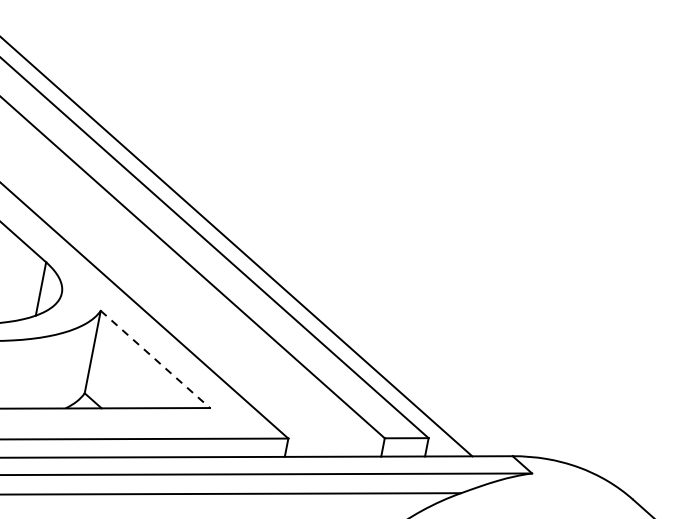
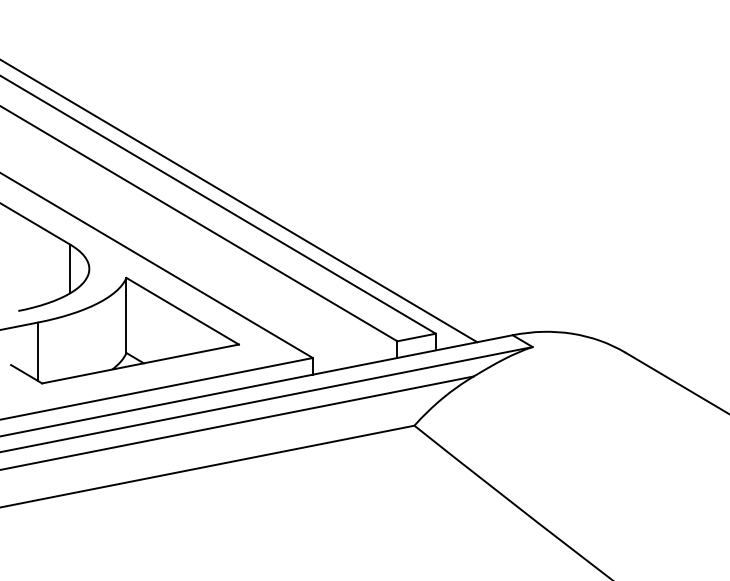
line: (156, 359) -> (183, 311), dashed -> solid

